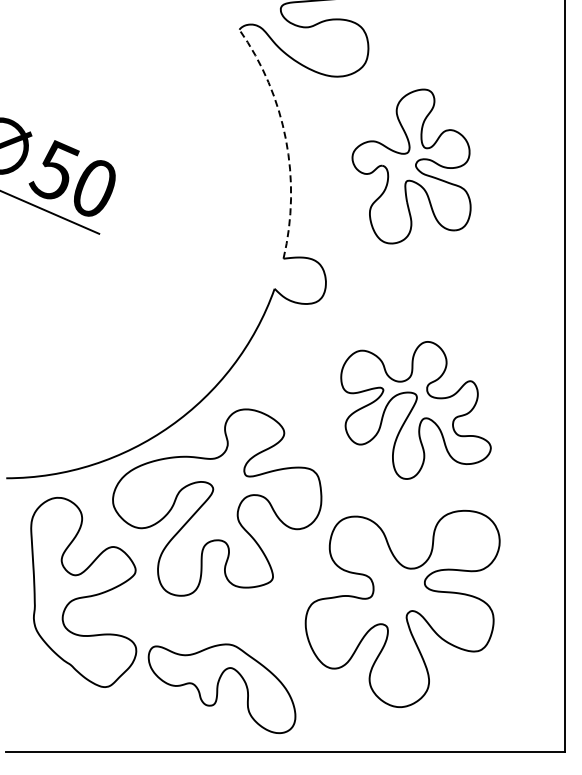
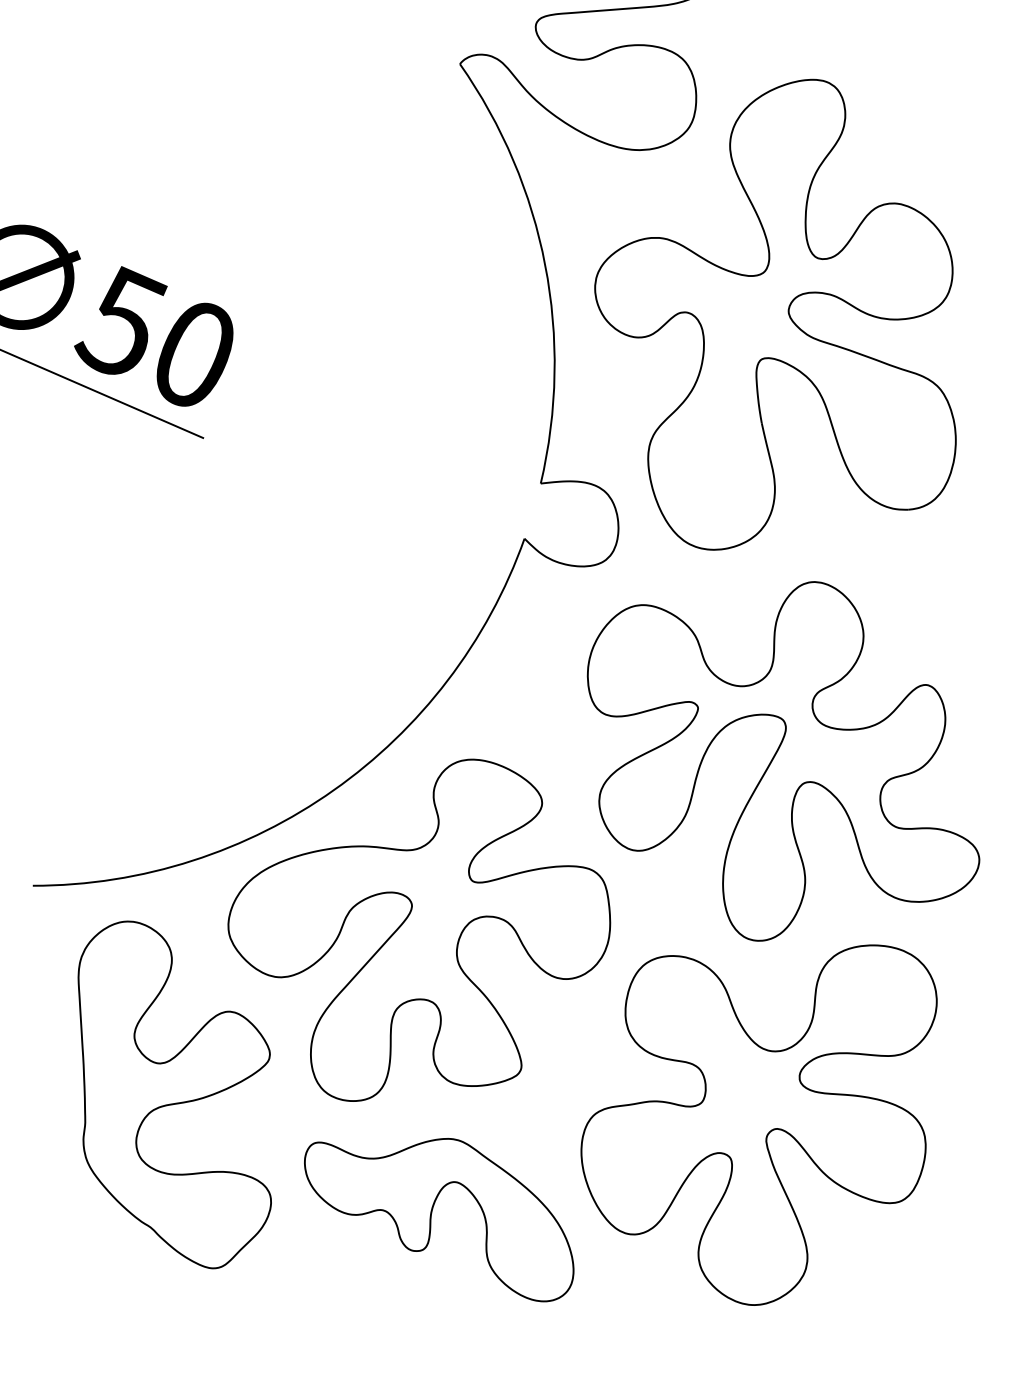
arc: (285, 139) -> (544, 265), dashed -> solid
part: (411, 166) -> (775, 314), size x1.67
part: (415, 410) -> (782, 761), size x1.43
part: (221, 688) -> (438, 1219), moved

